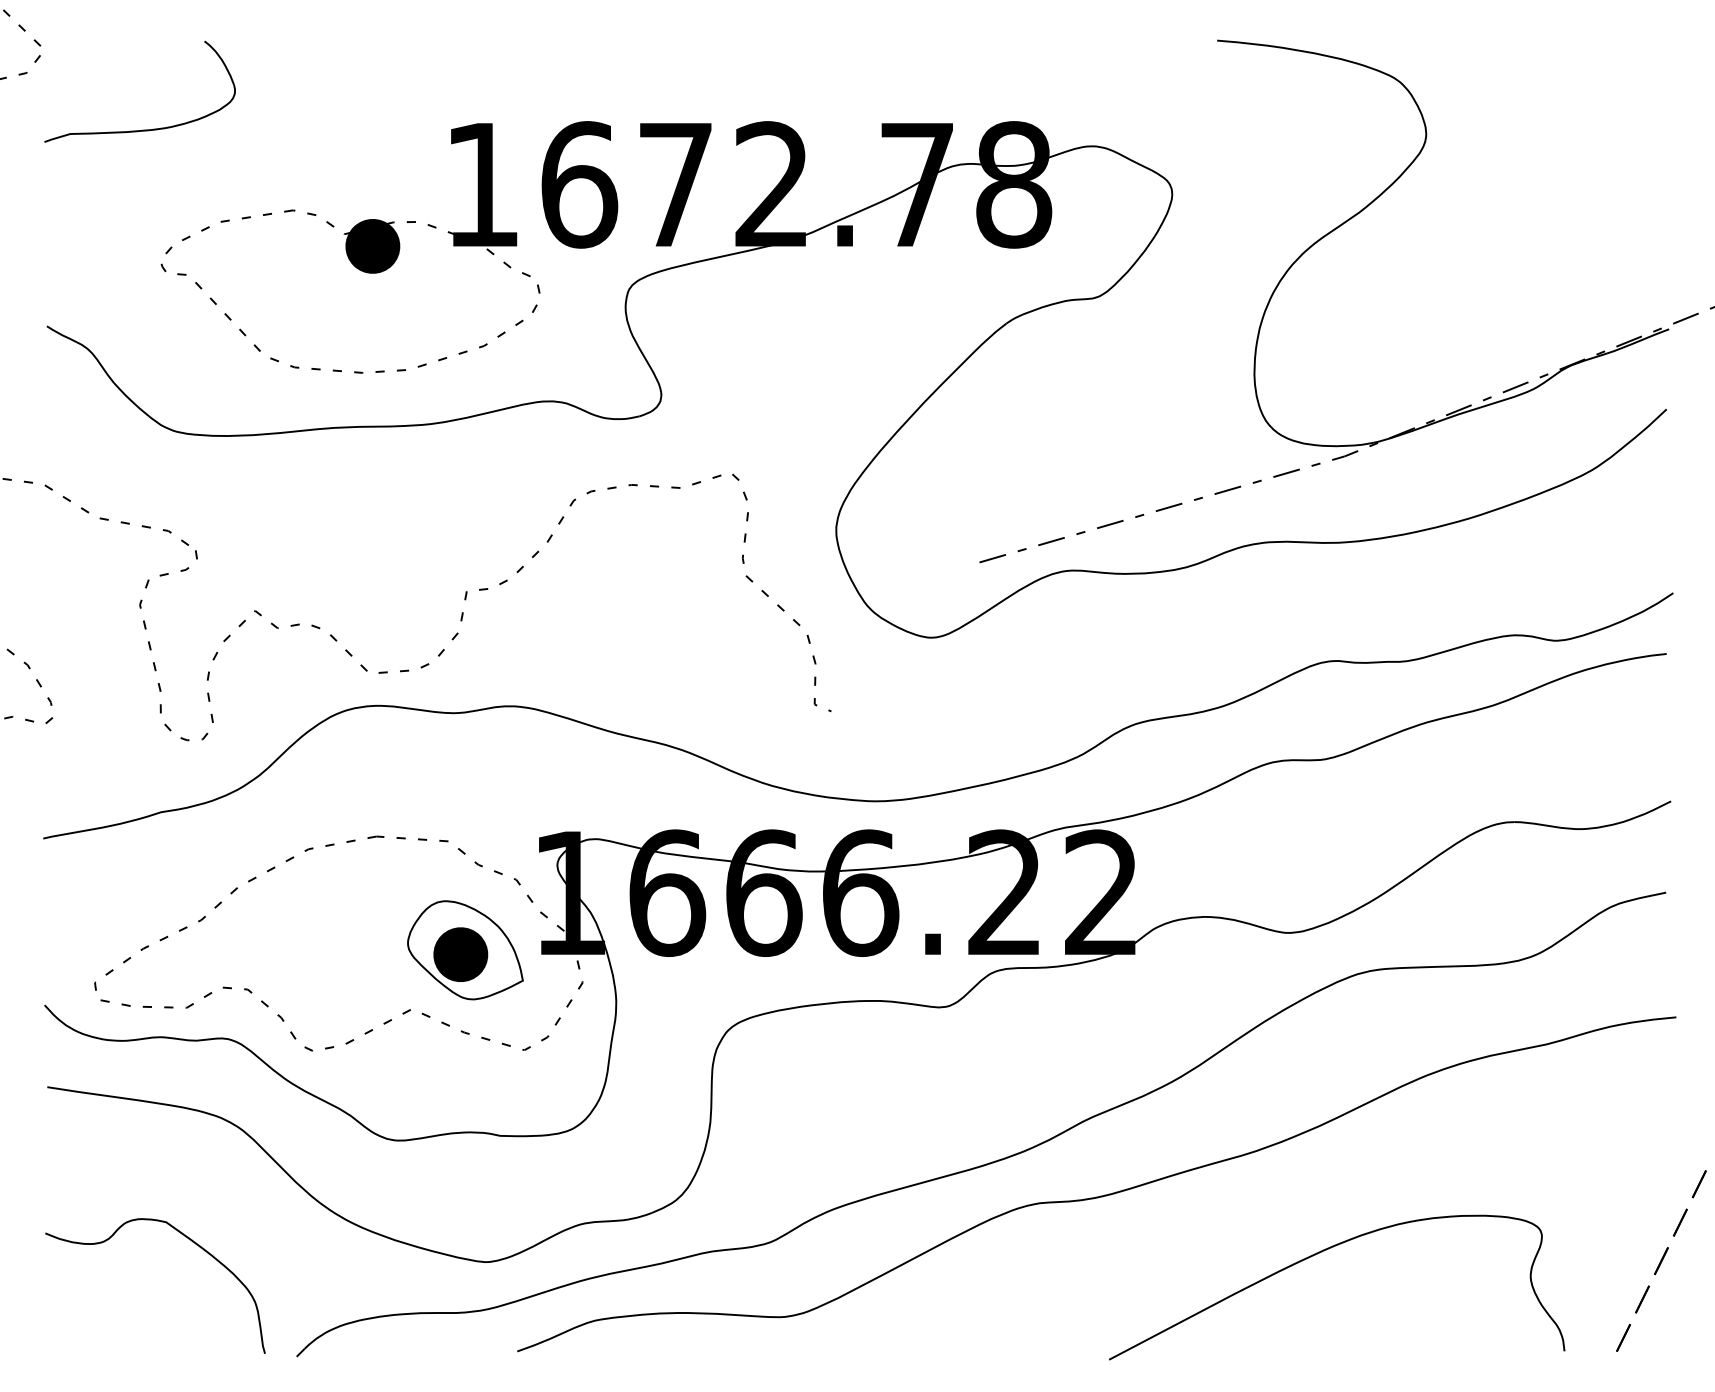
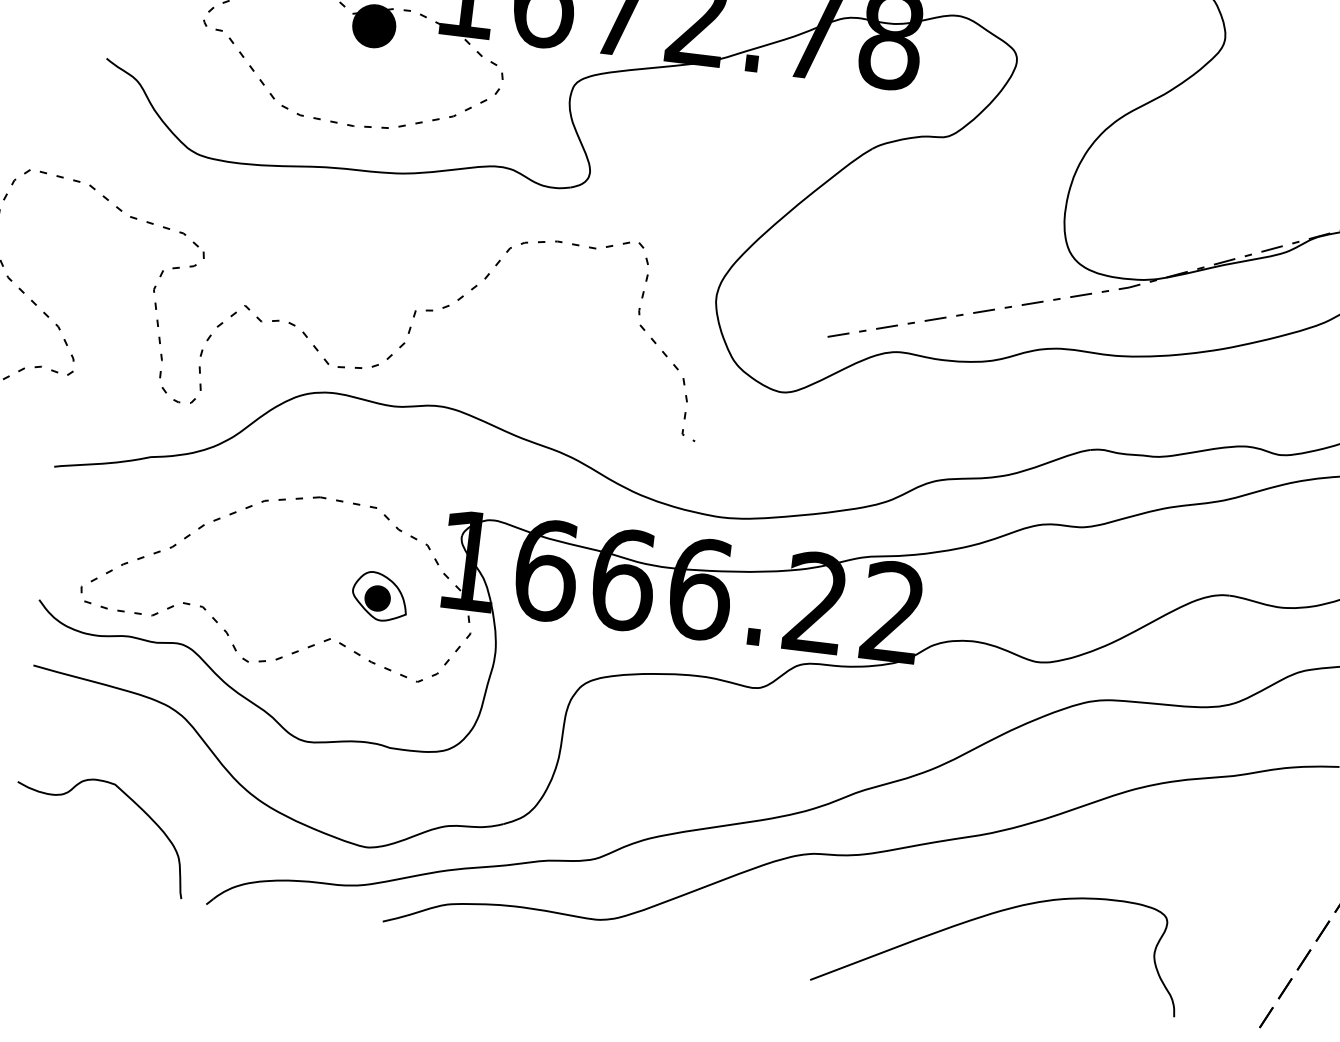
part: (465, 950) -> (380, 596), size x0.6
curve: (1322, 1252) -> (990, 915), moved

